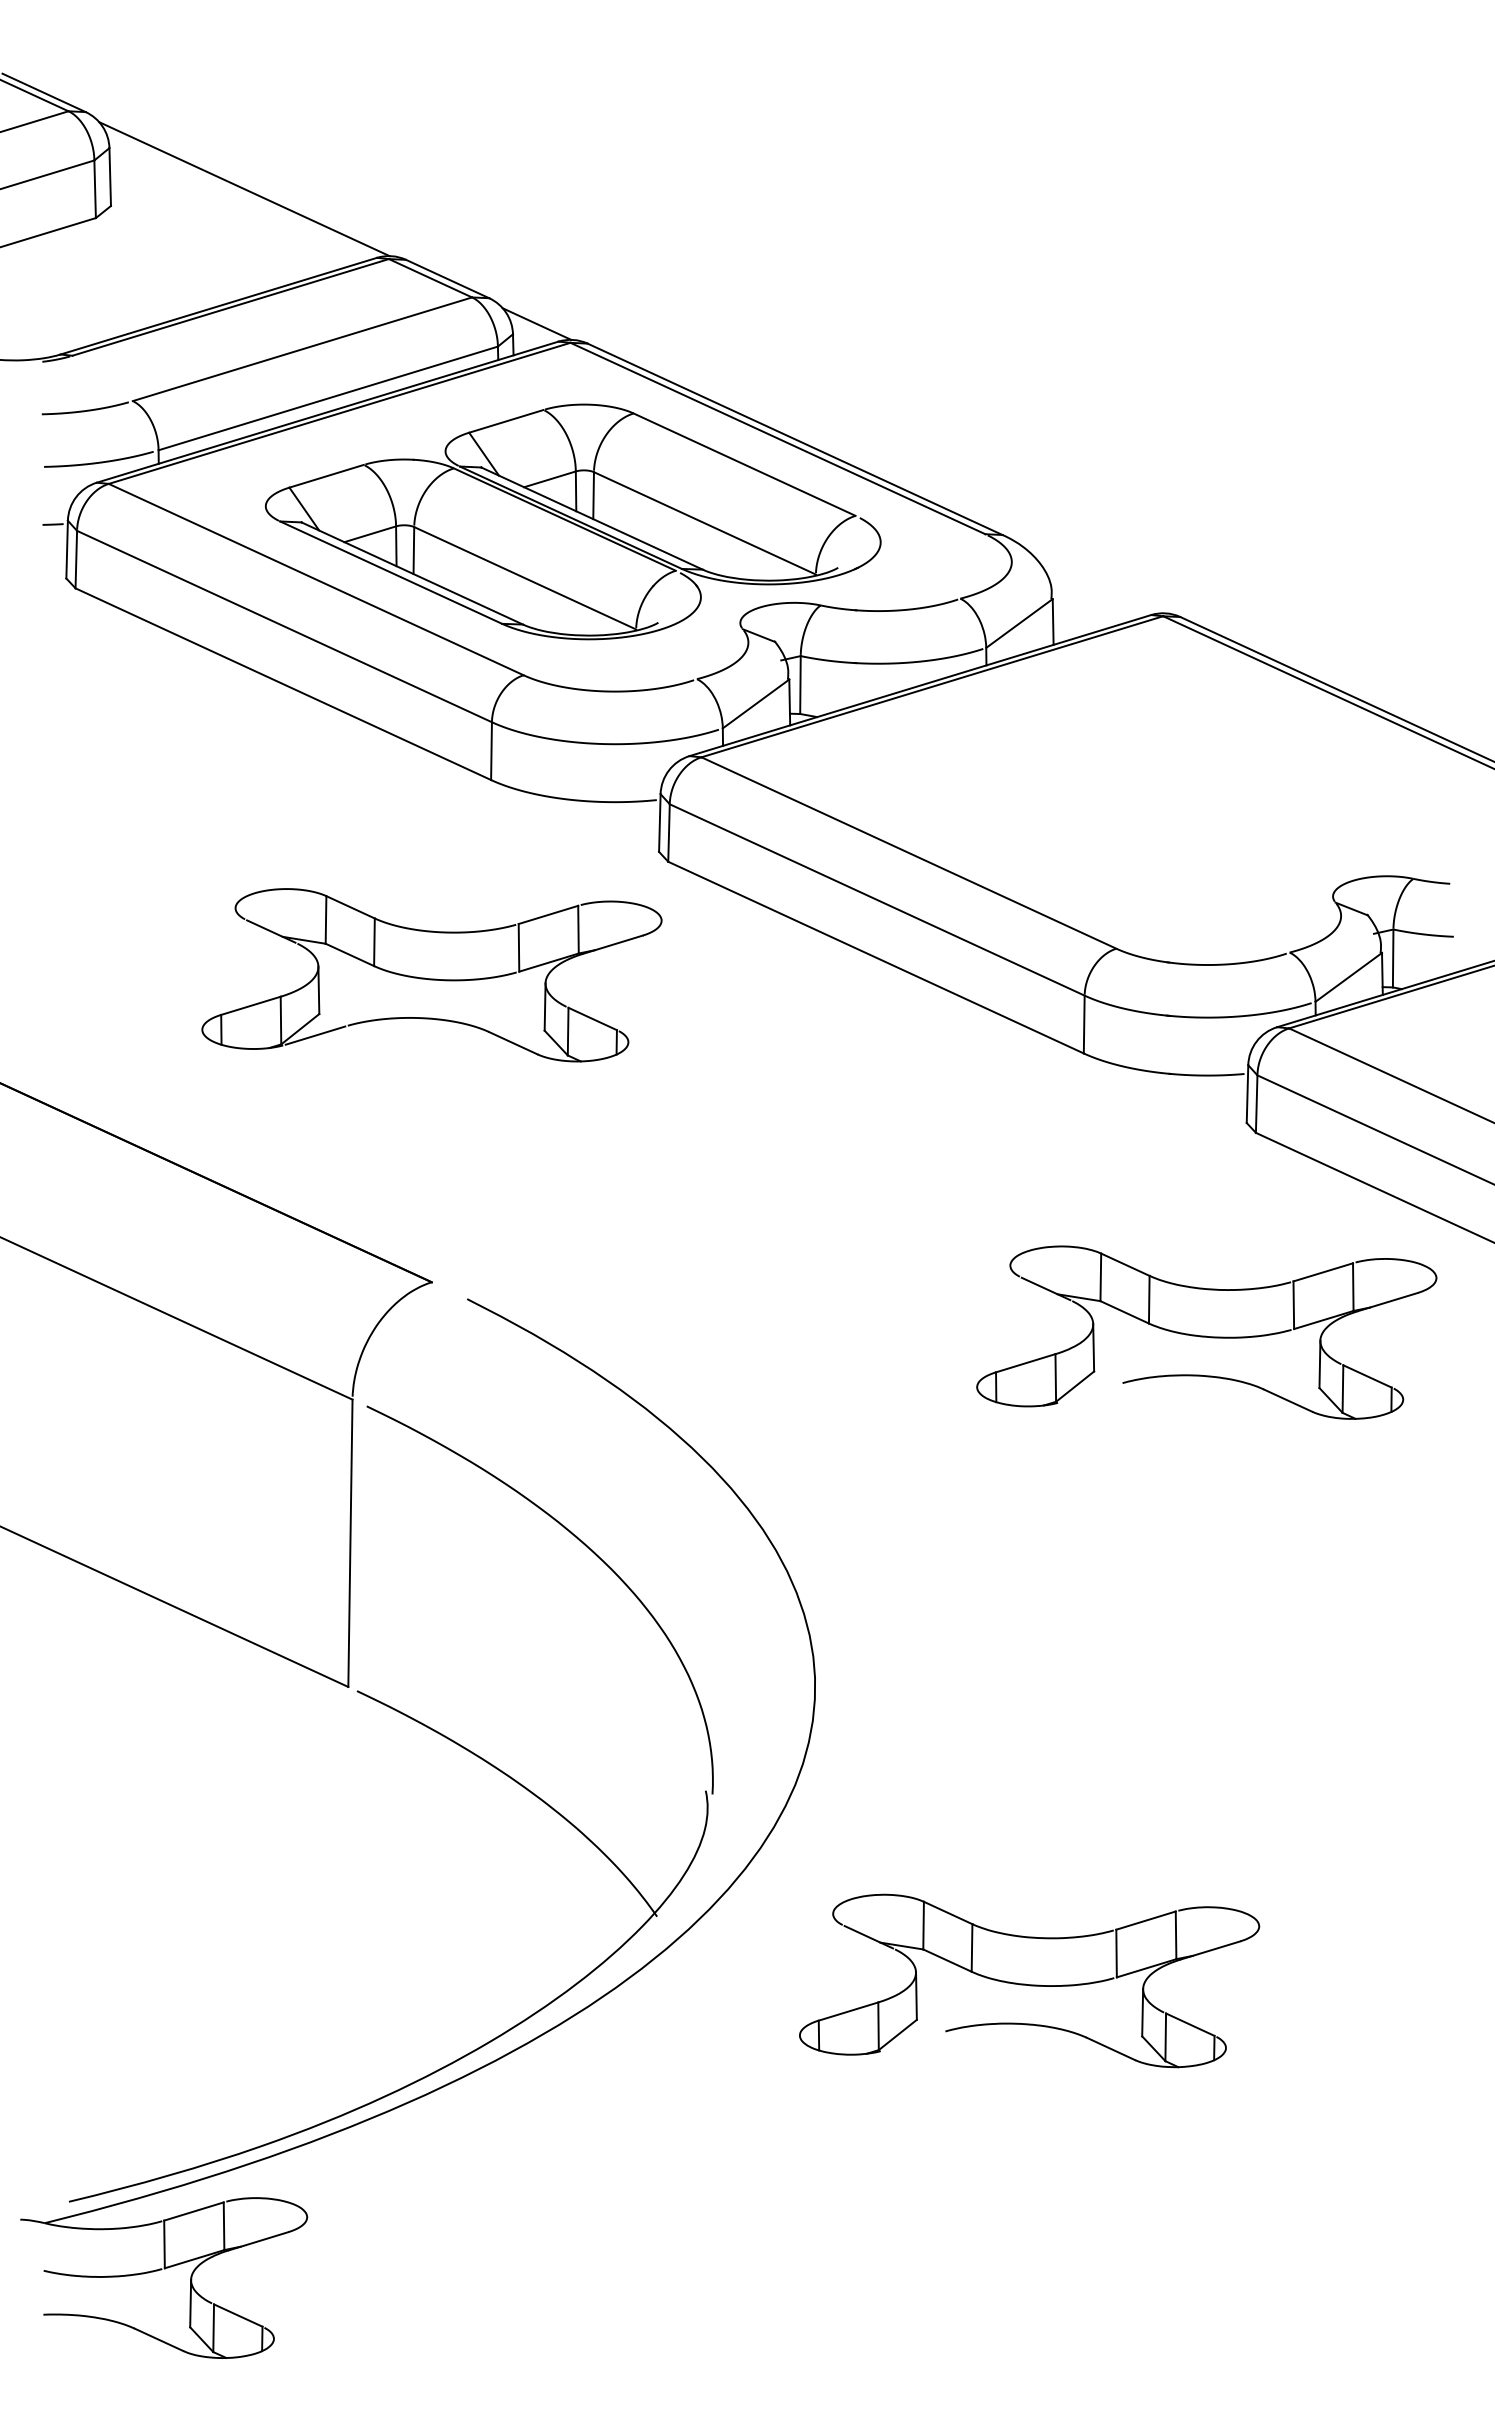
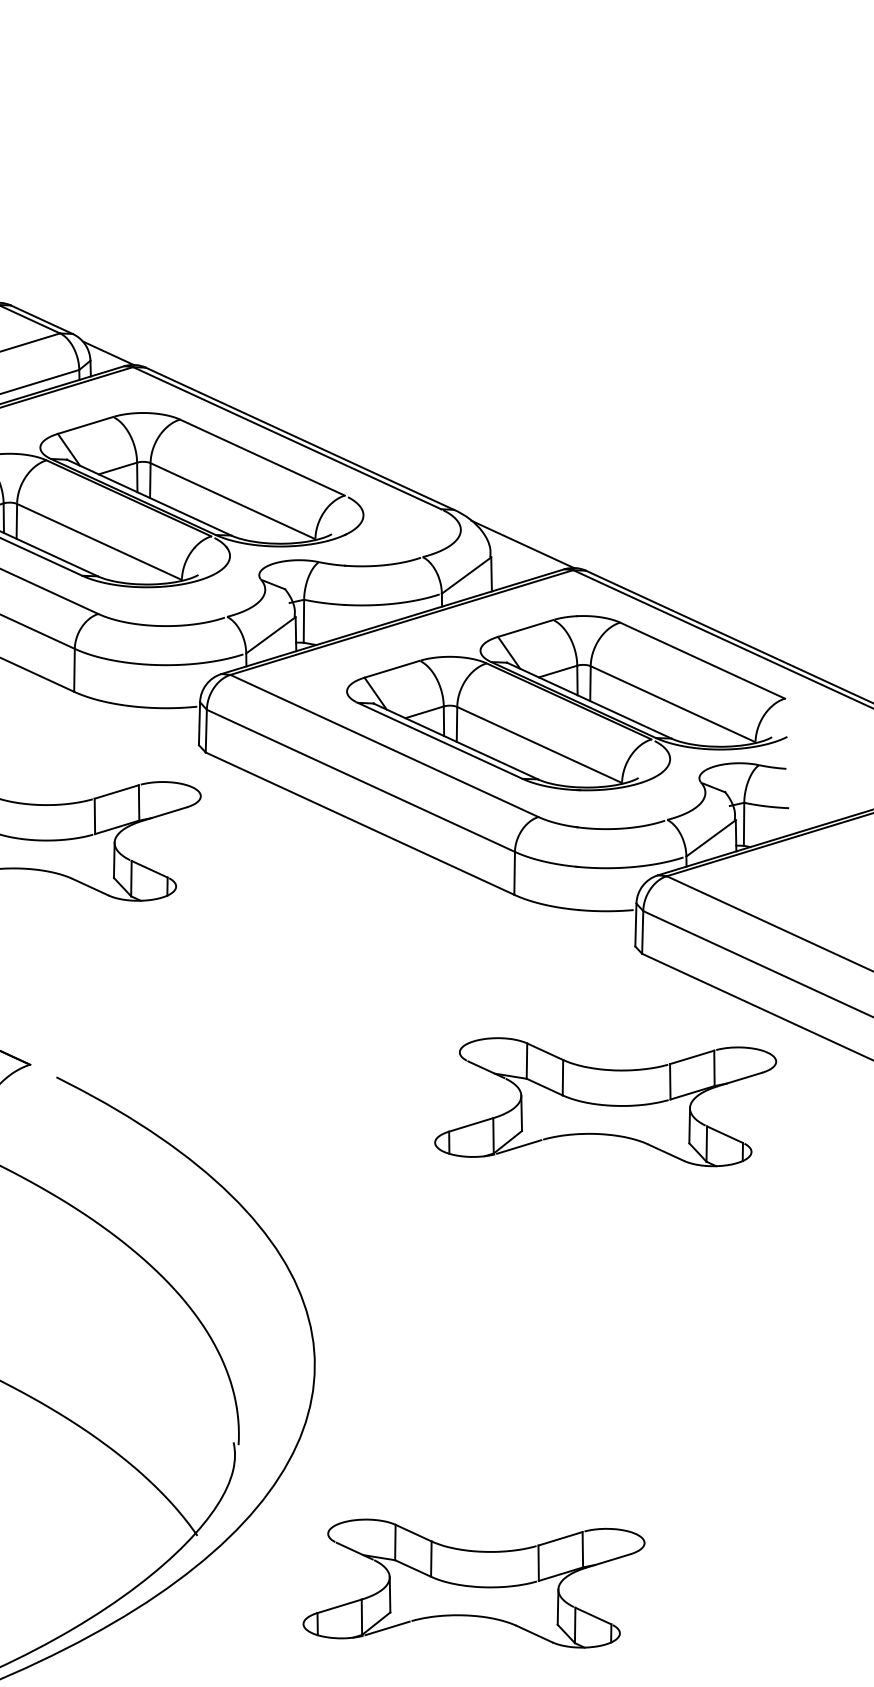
line: (1094, 581) -> (522, 544), added
part: (1154, 795) -> (566, 703), added
line: (1090, 1392) -> (519, 1146), added
line: (912, 2041) -> (387, 1628), added

